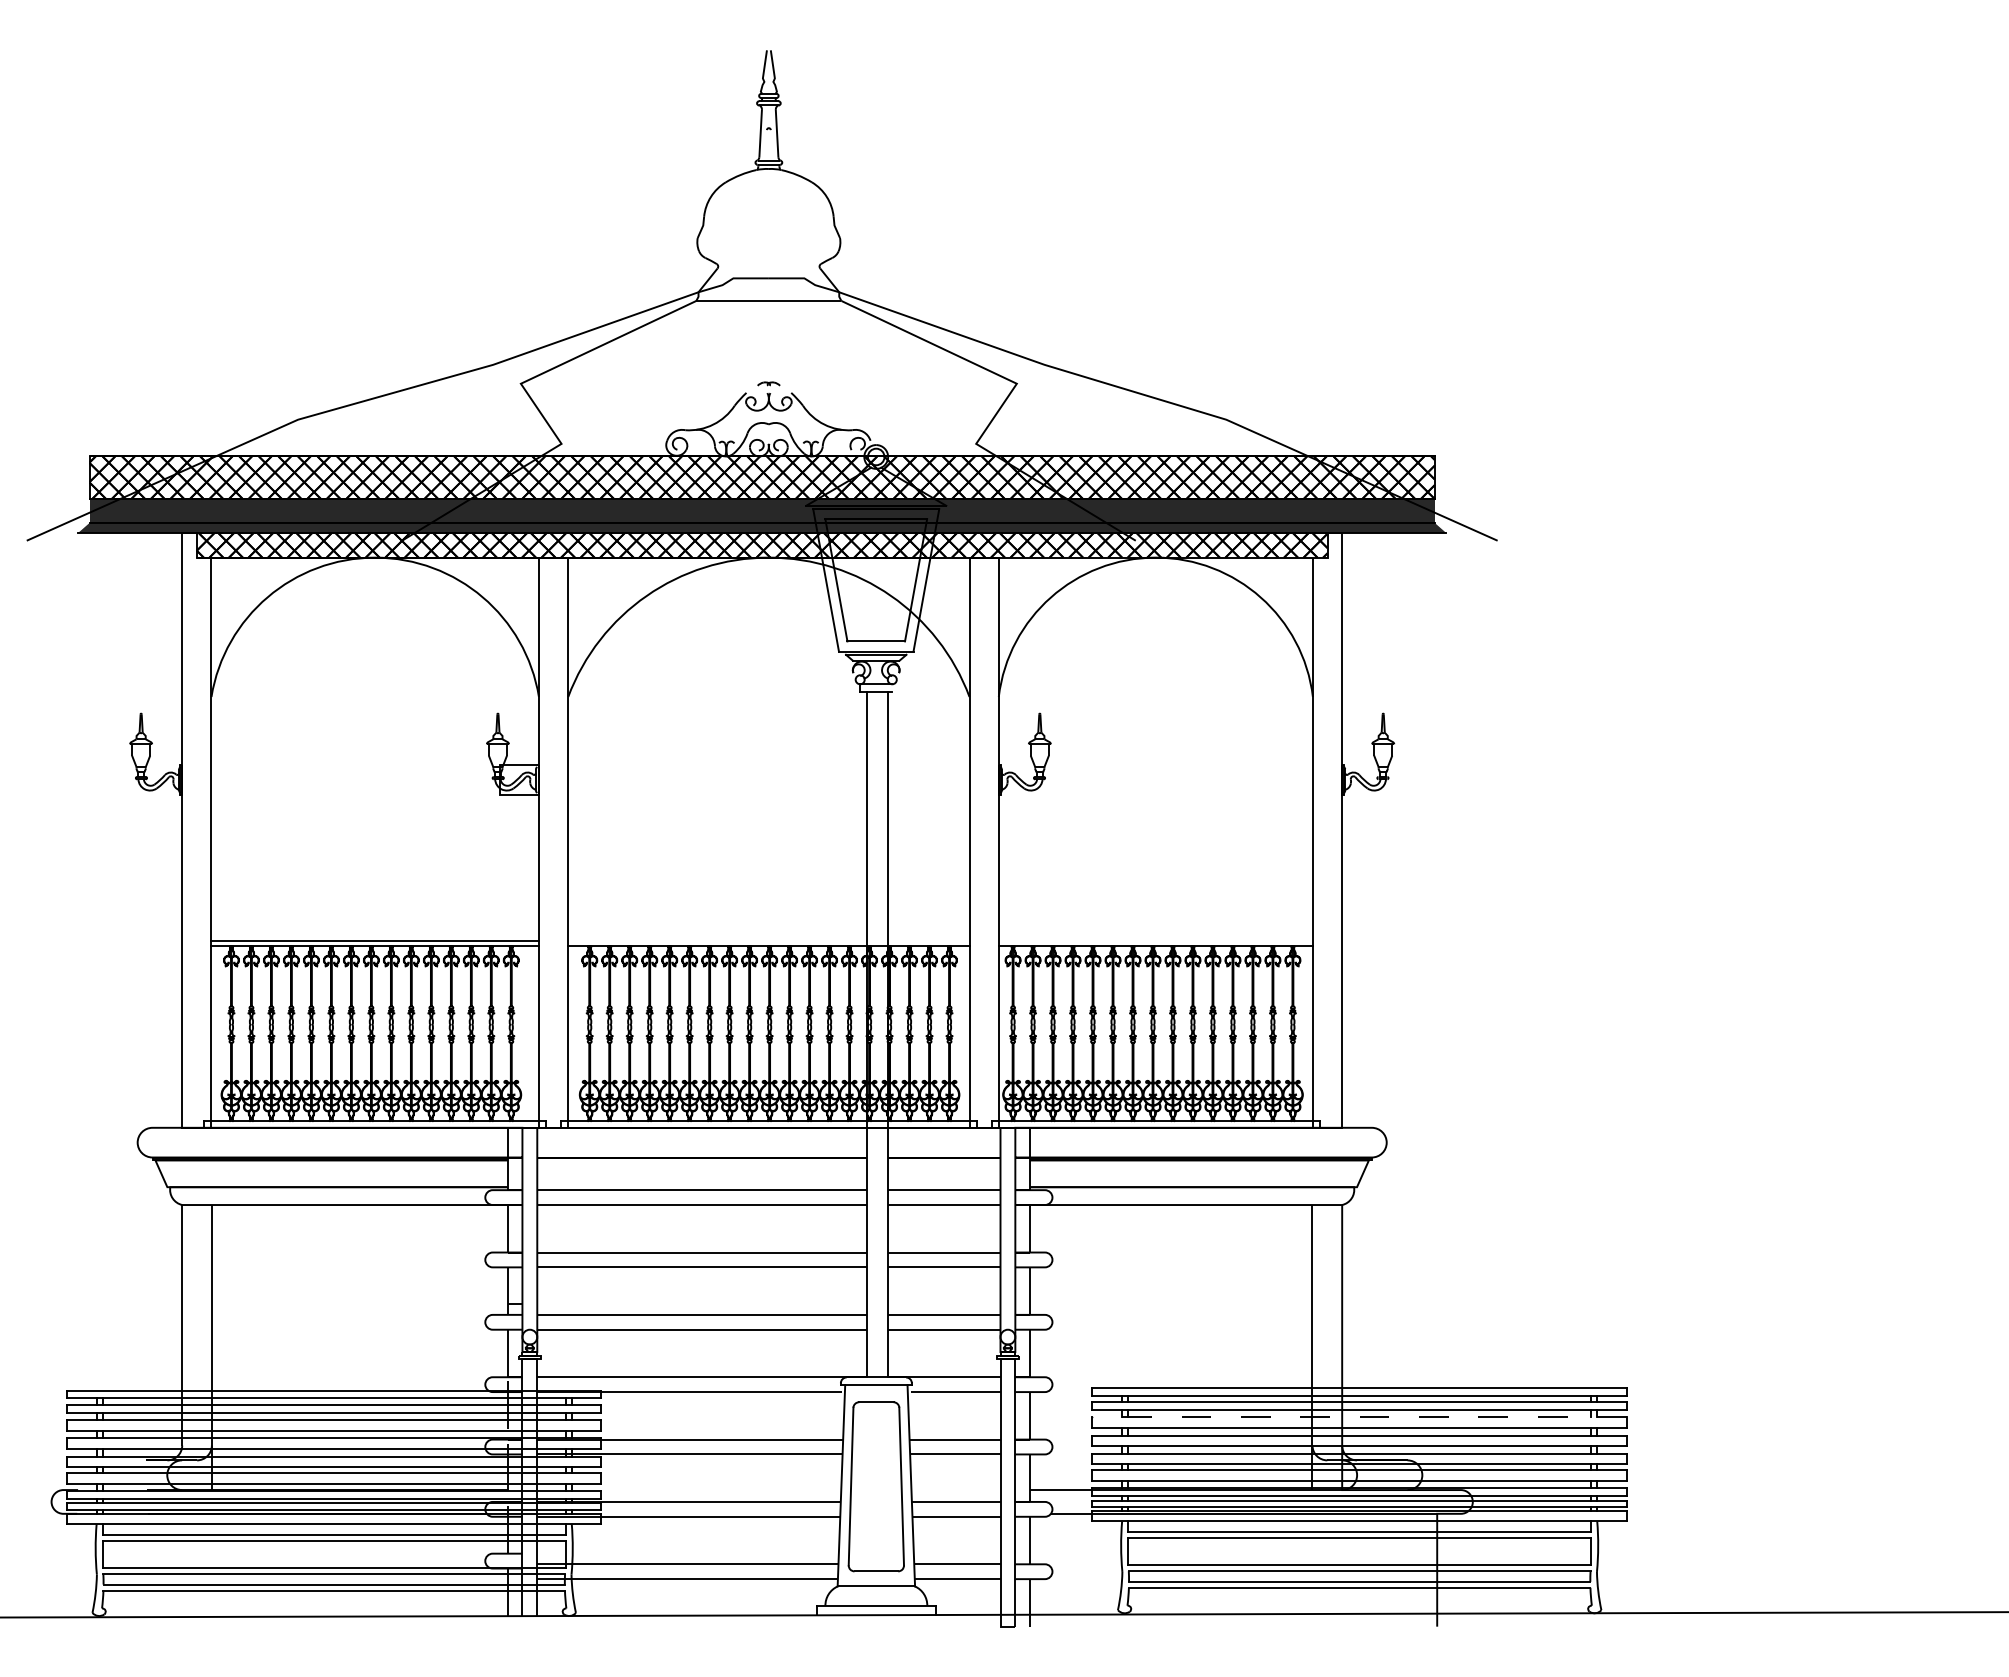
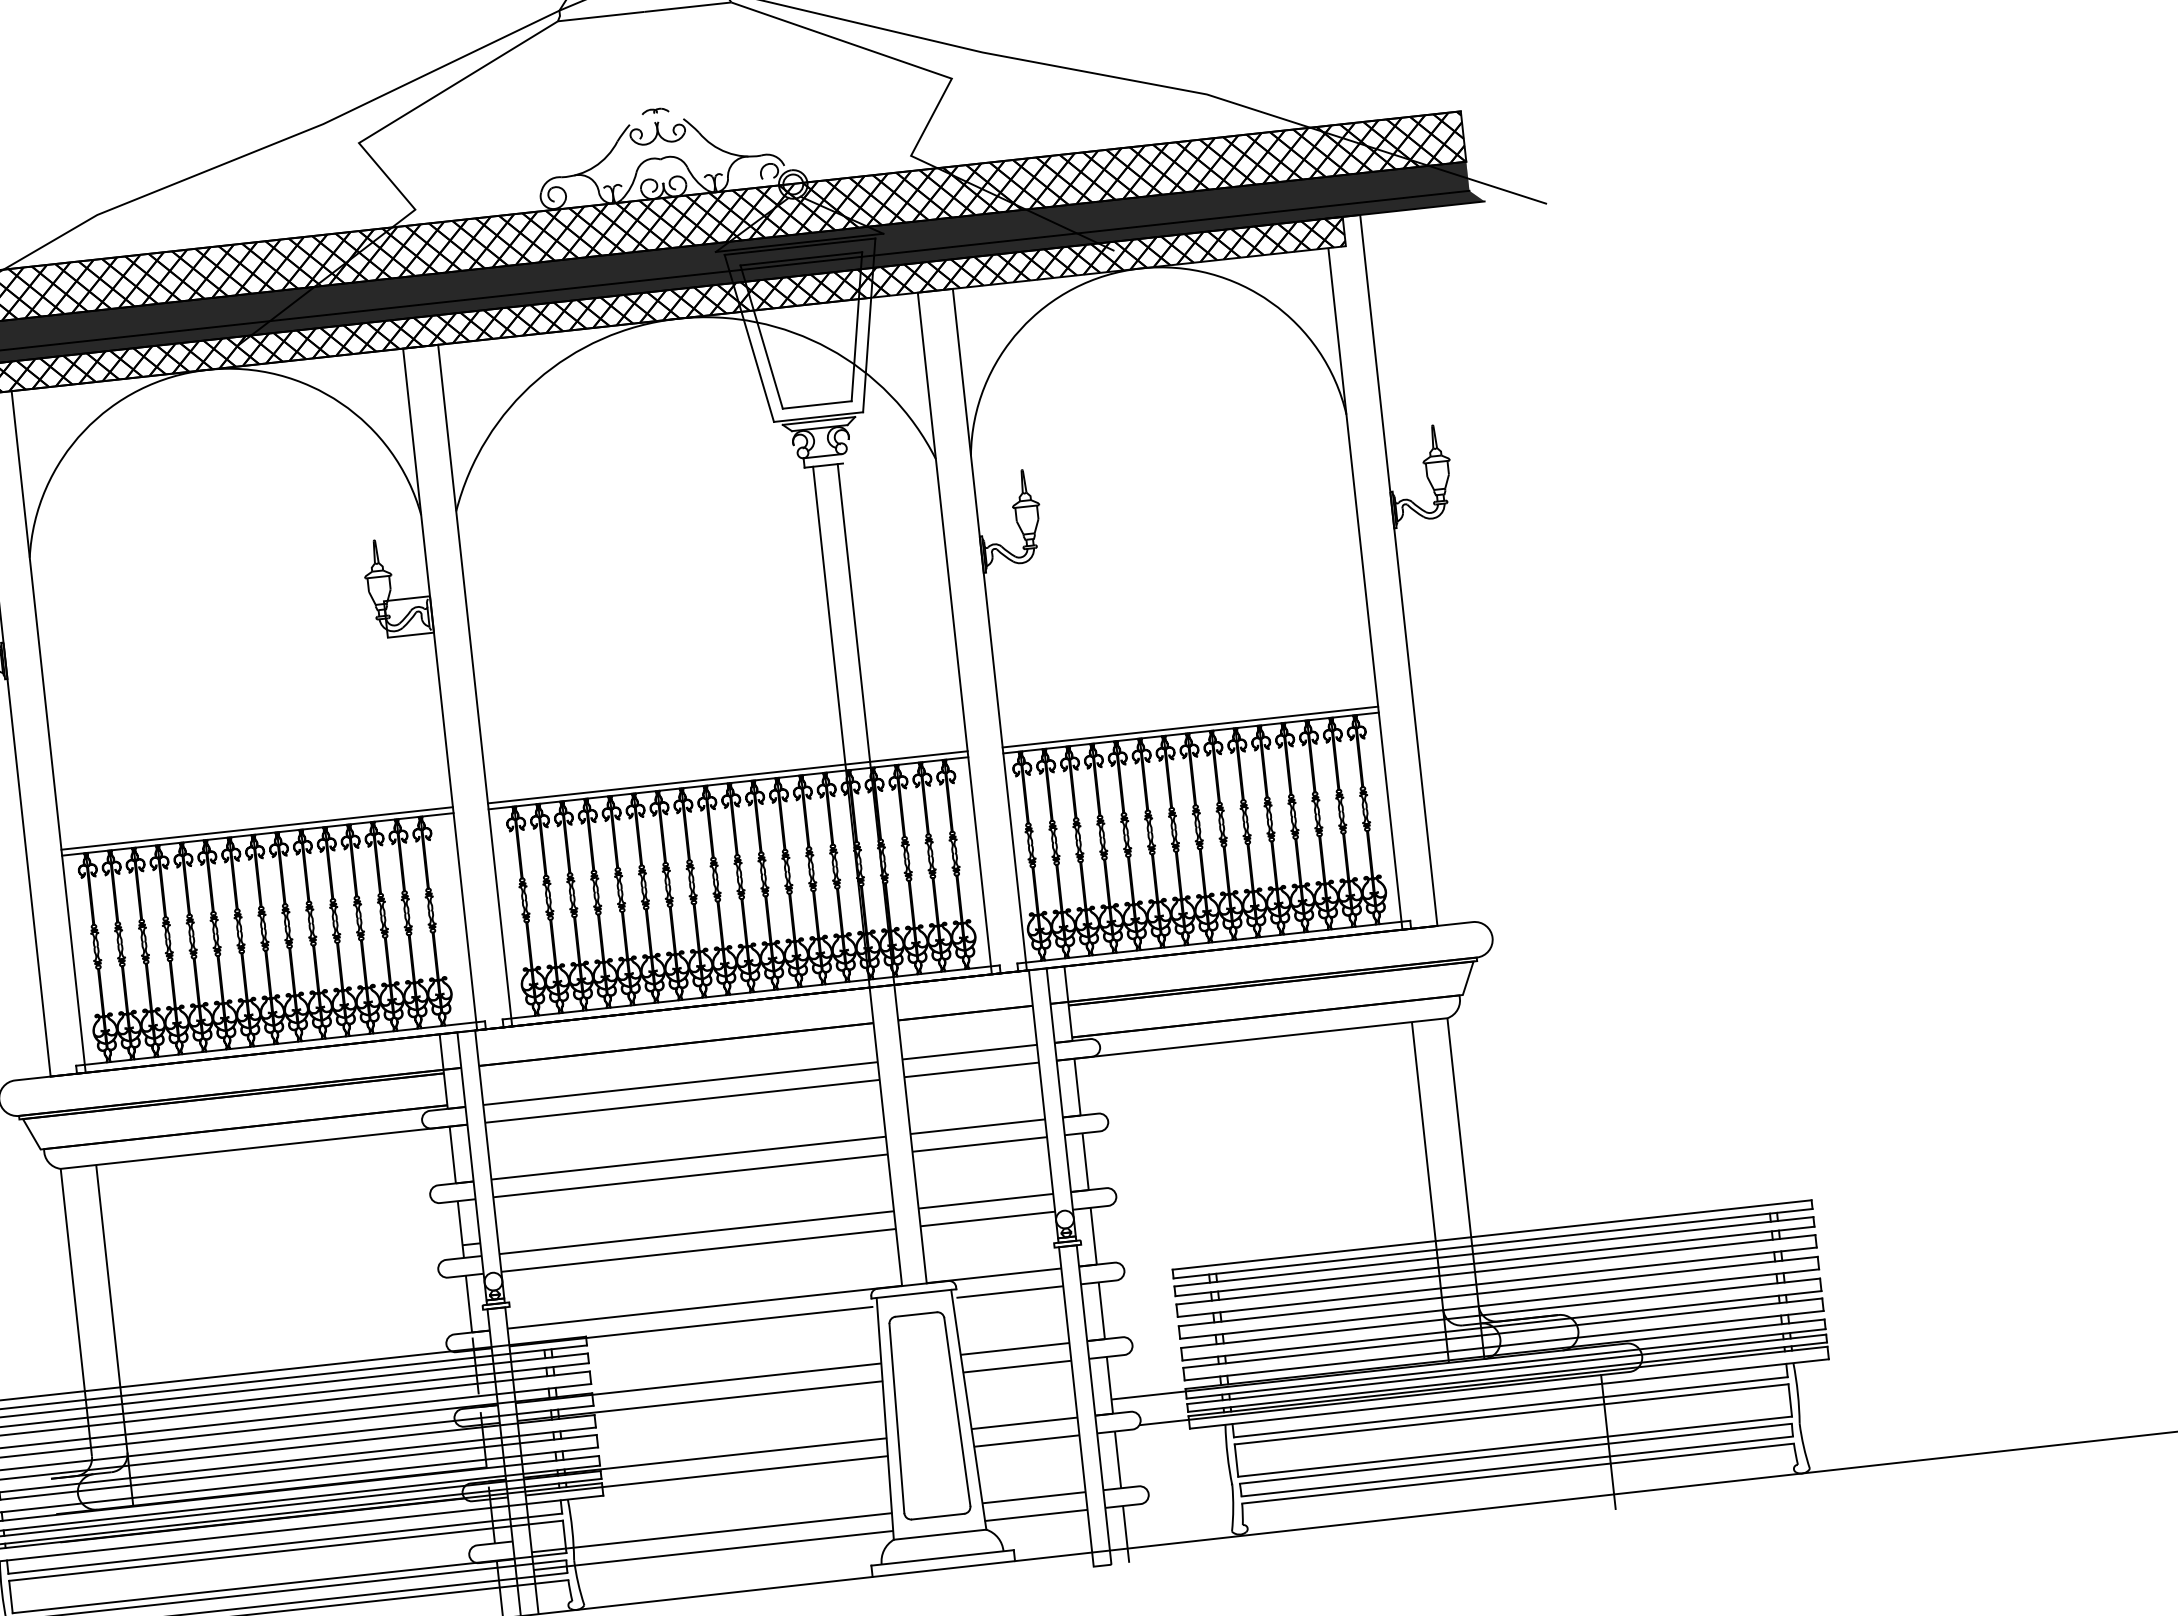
line: (768, 941) -> (727, 777), added
line: (1155, 941) -> (1190, 727), added
line: (1359, 1417) -> (1495, 1269), dashed -> solid

